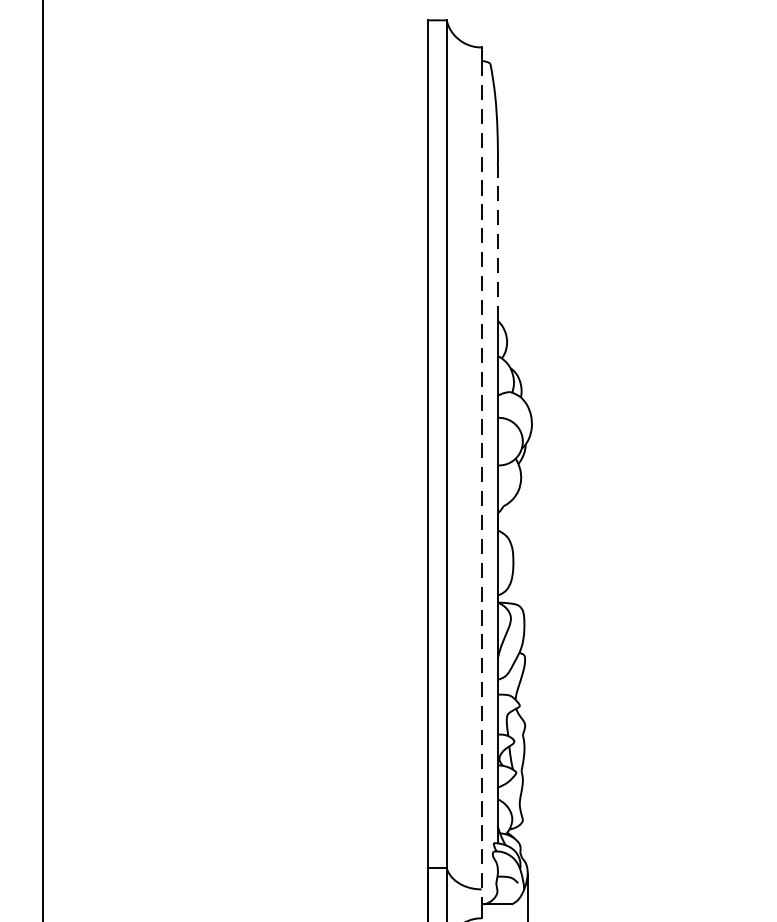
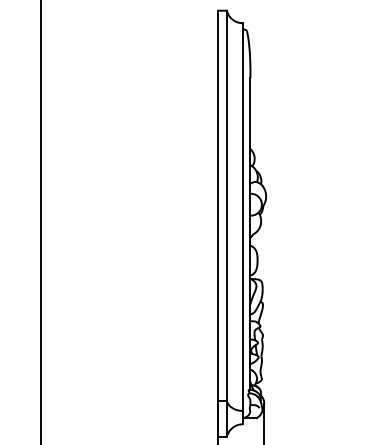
line: (498, 243) -> (250, 113), dashed -> solid
line: (480, 484) -> (242, 224), dashed -> solid

